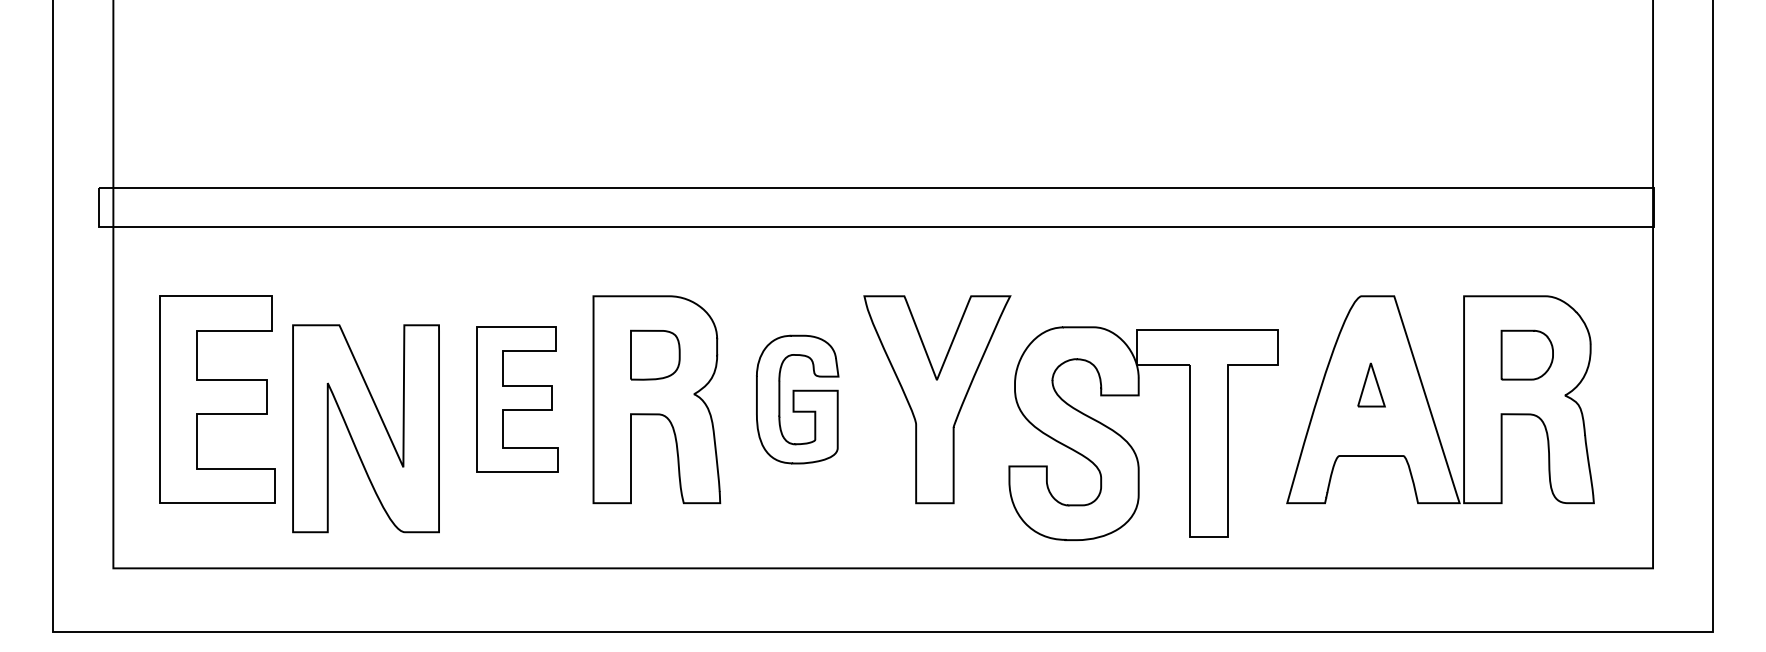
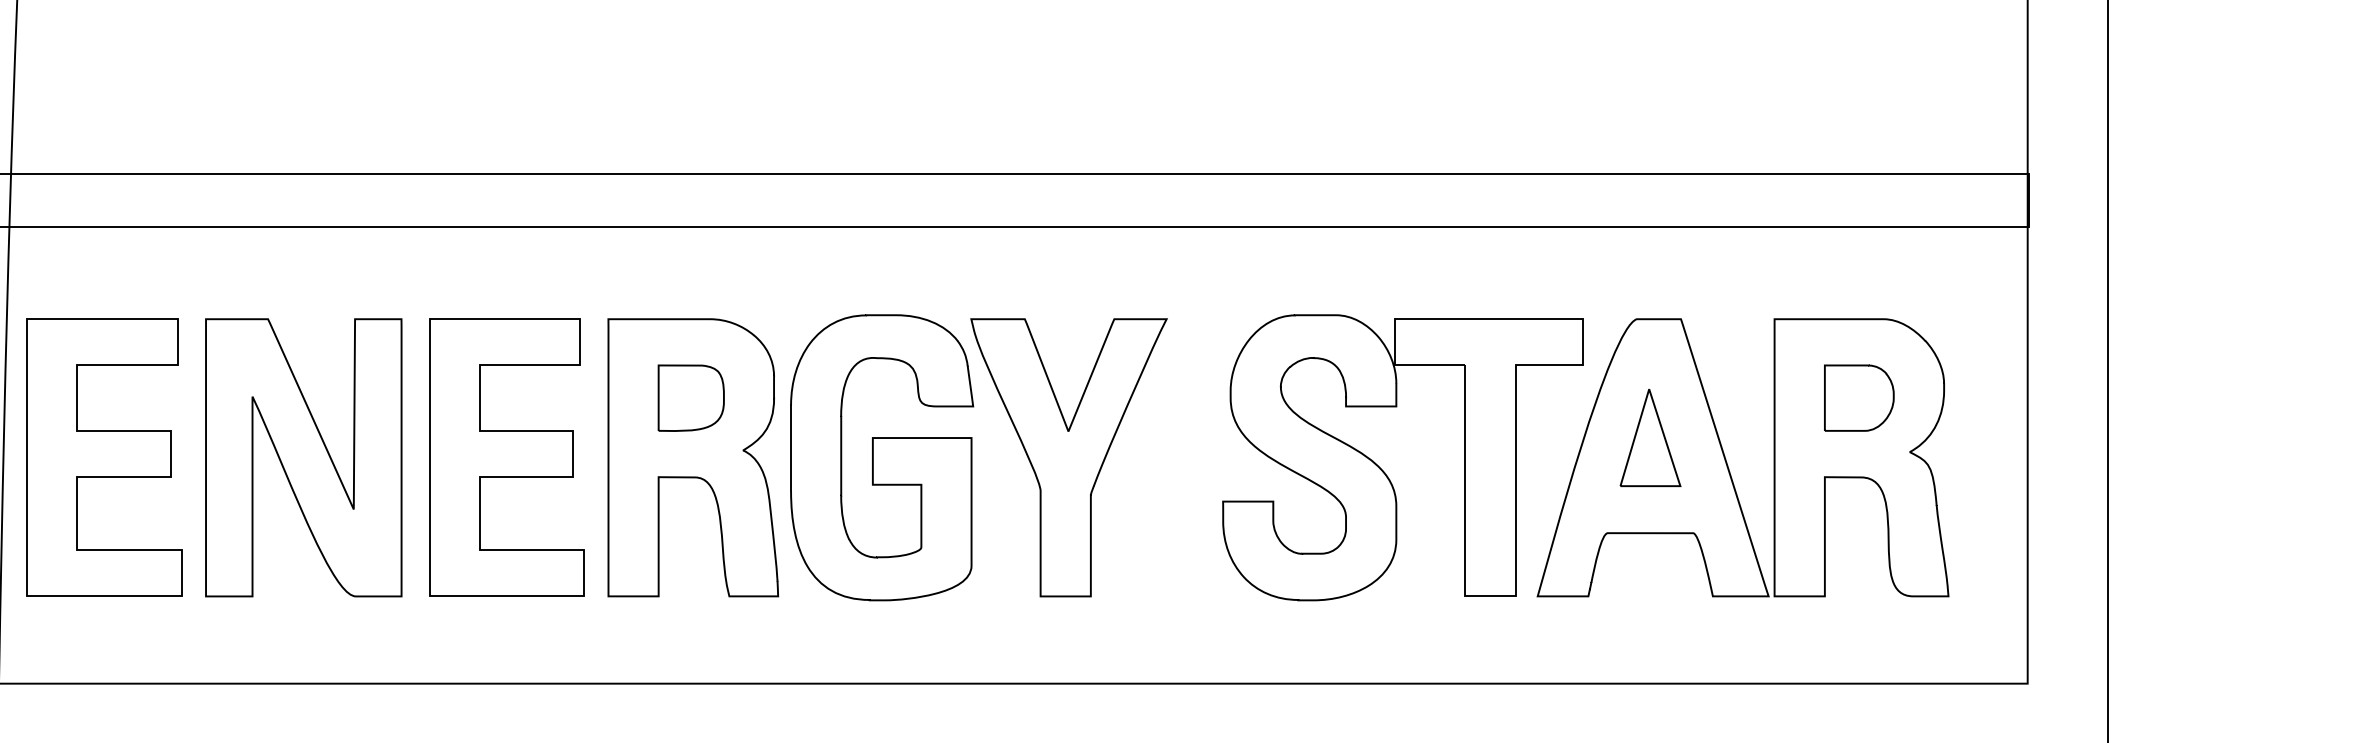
part: (1371, 384) -> (1650, 437), size x1.67
part: (517, 399) -> (506, 457), size x1.43
part: (797, 399) -> (881, 457), size x1.67
part: (365, 428) -> (303, 457), moved
part: (1131, 445) -> (1386, 473), moved

